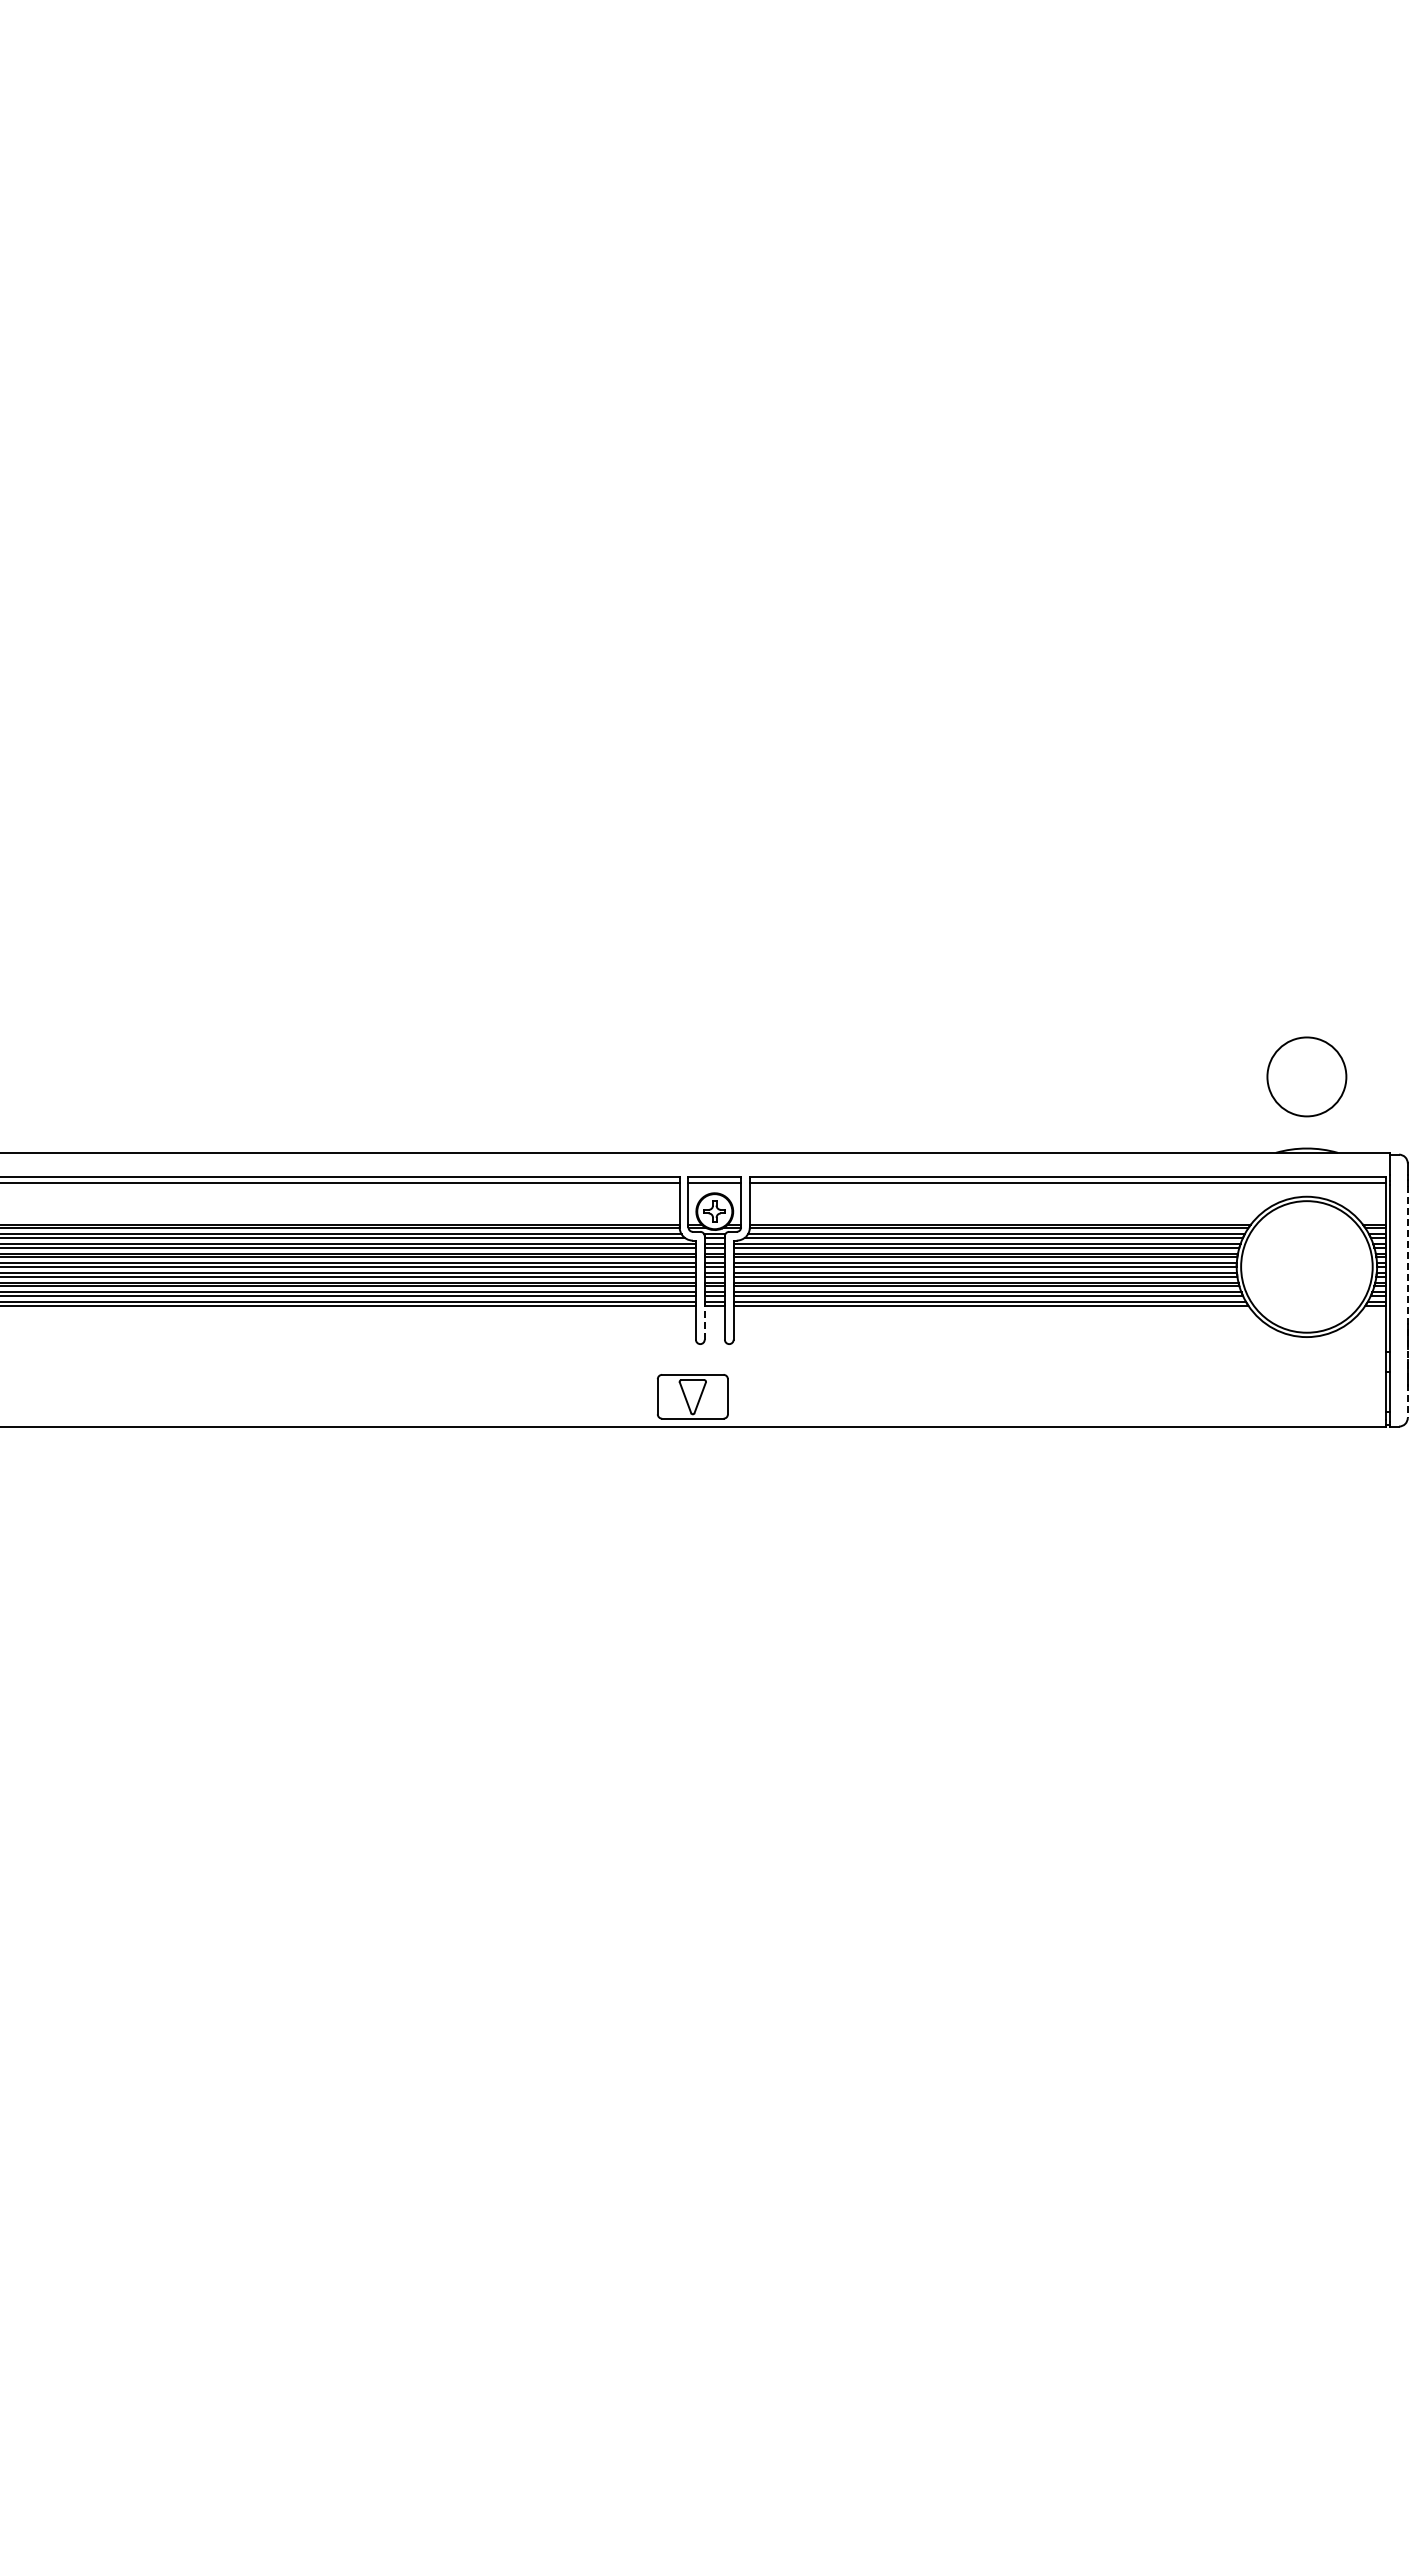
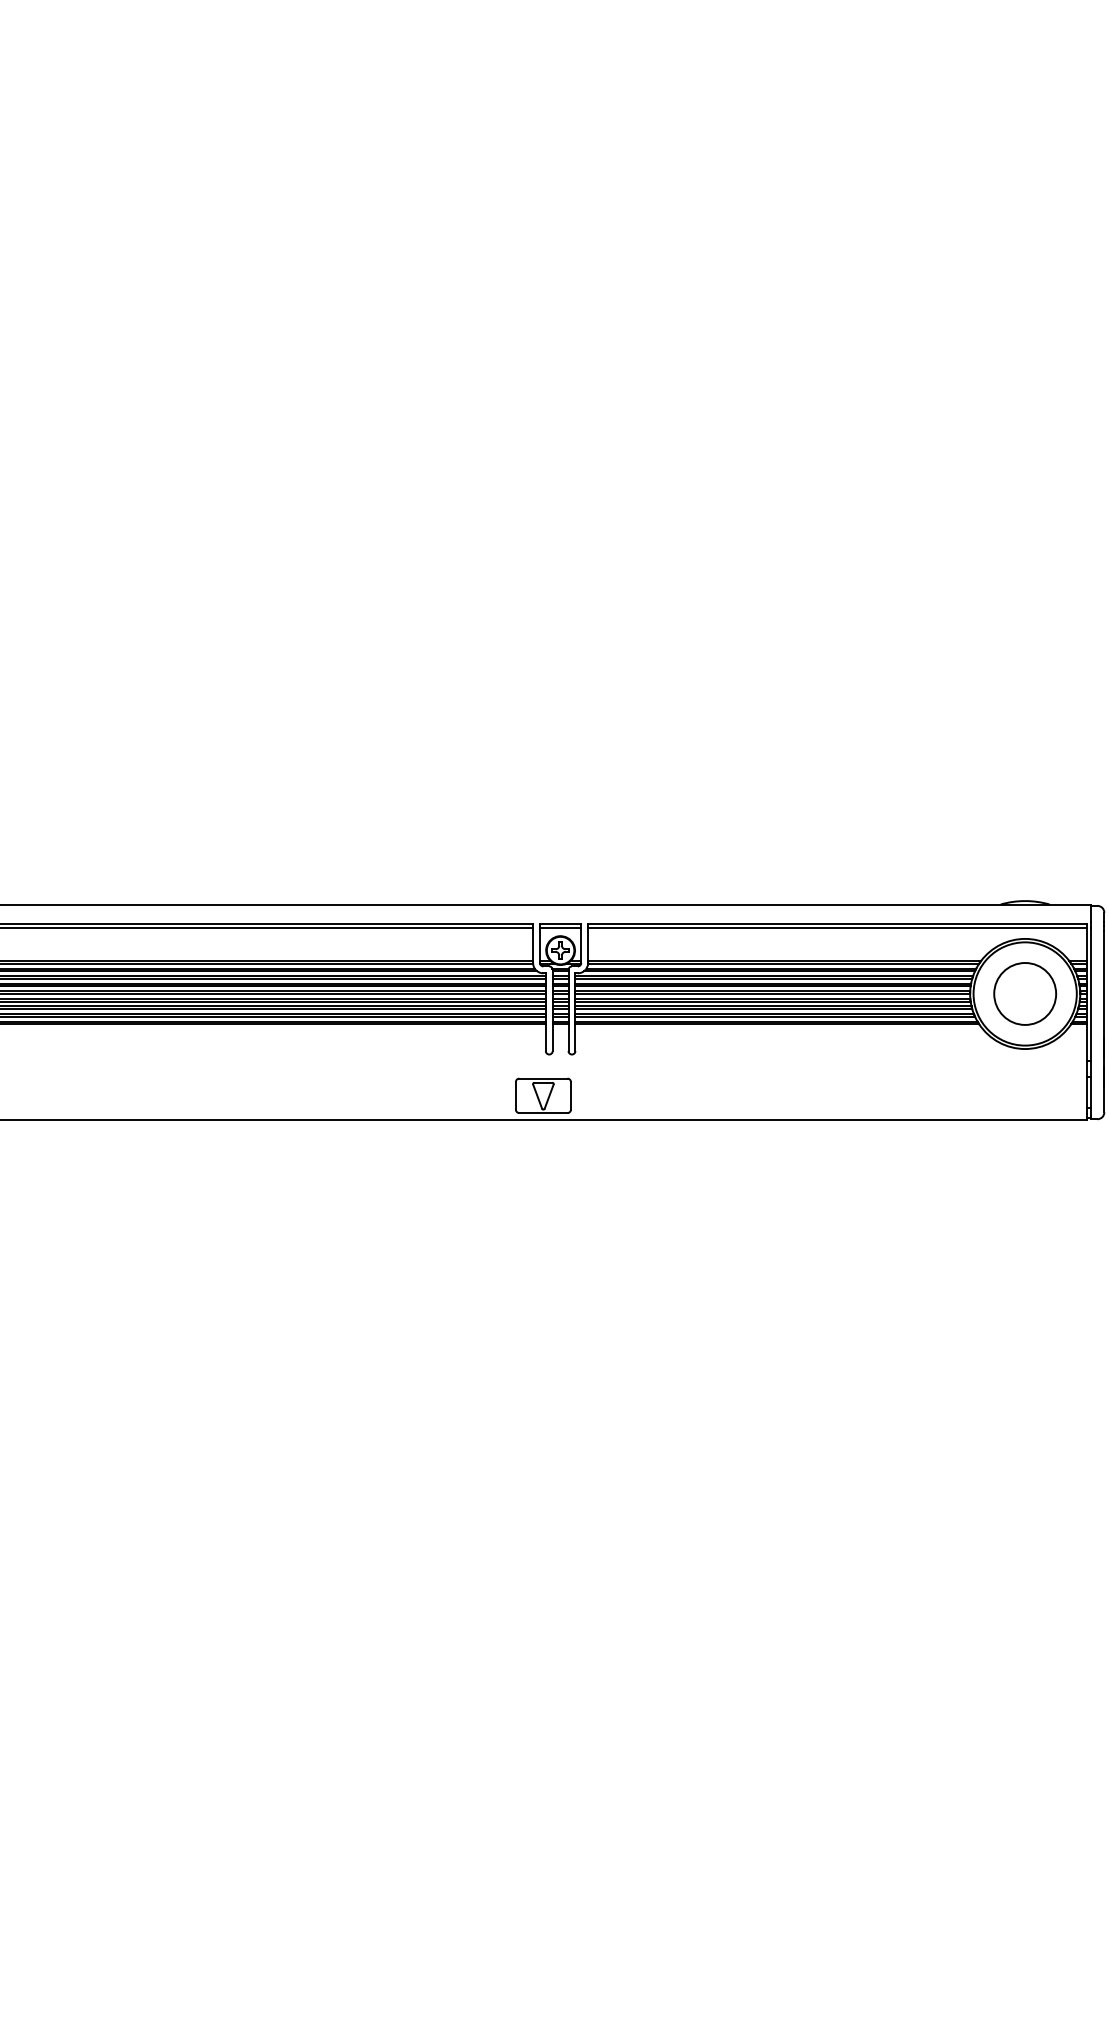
circle: (1306, 1076) -> (1024, 993), moved
line: (1407, 1302) -> (1104, 1021), dashed -> solid
line: (704, 1322) -> (552, 1037), dashed -> solid

